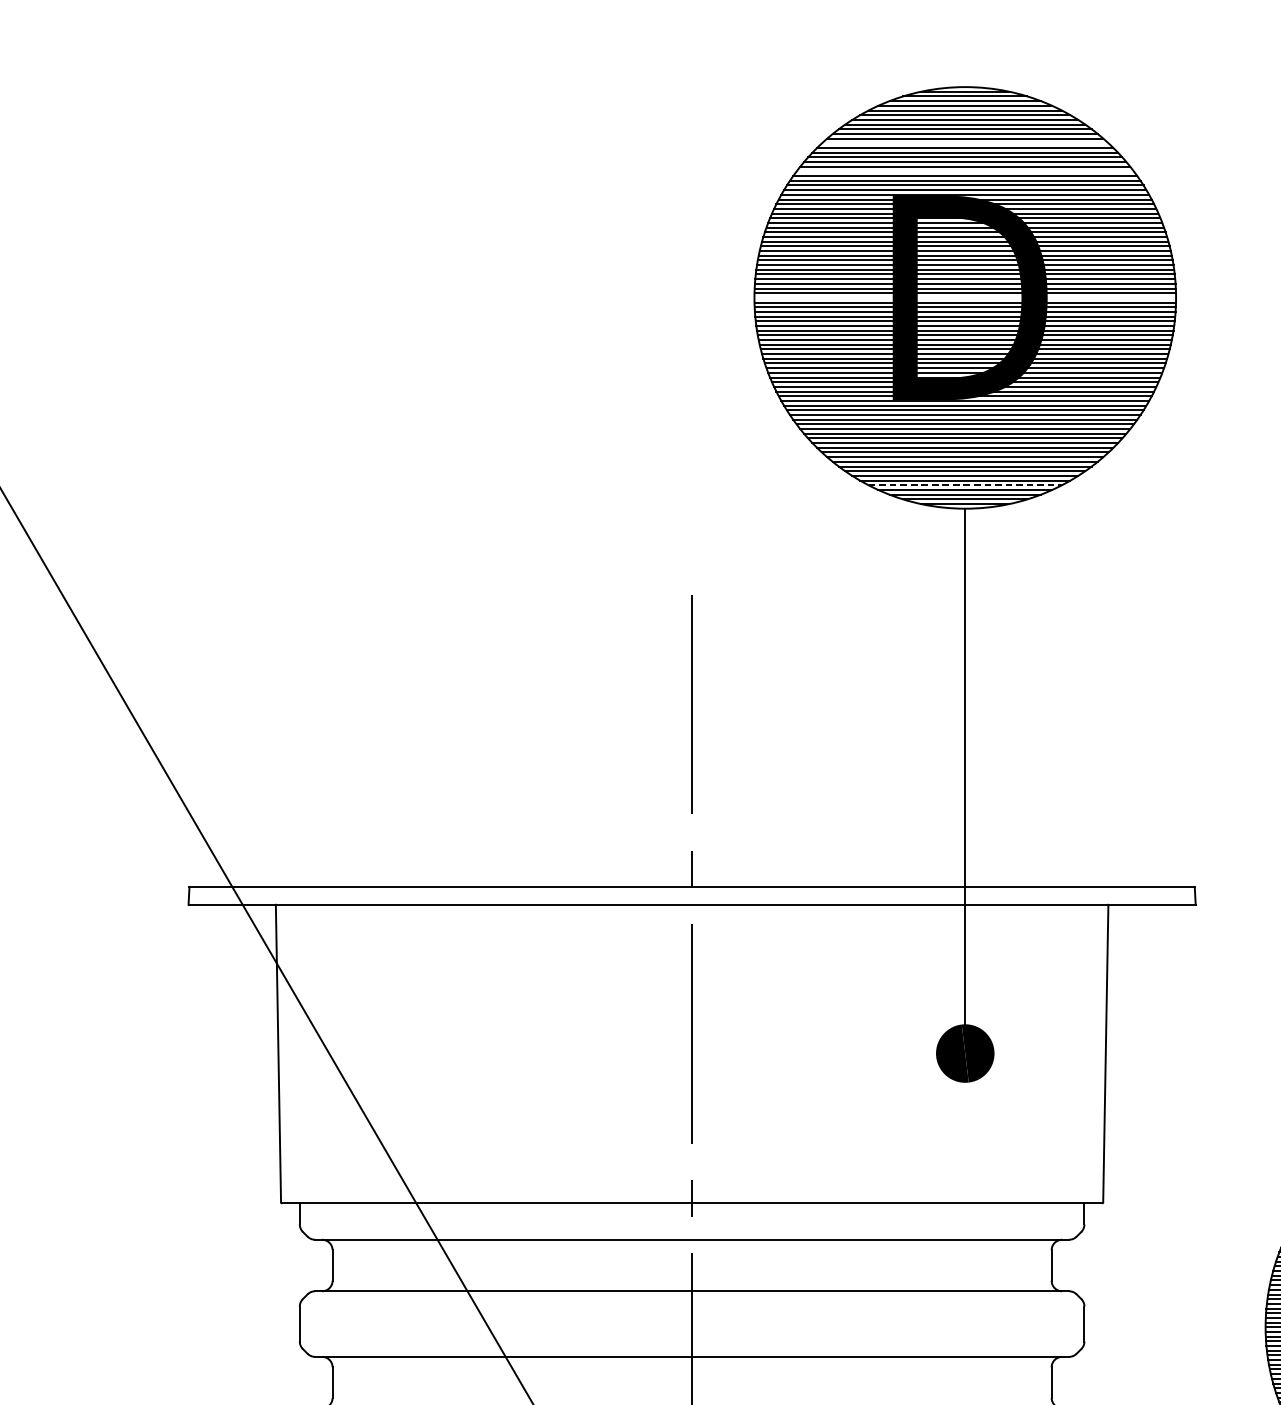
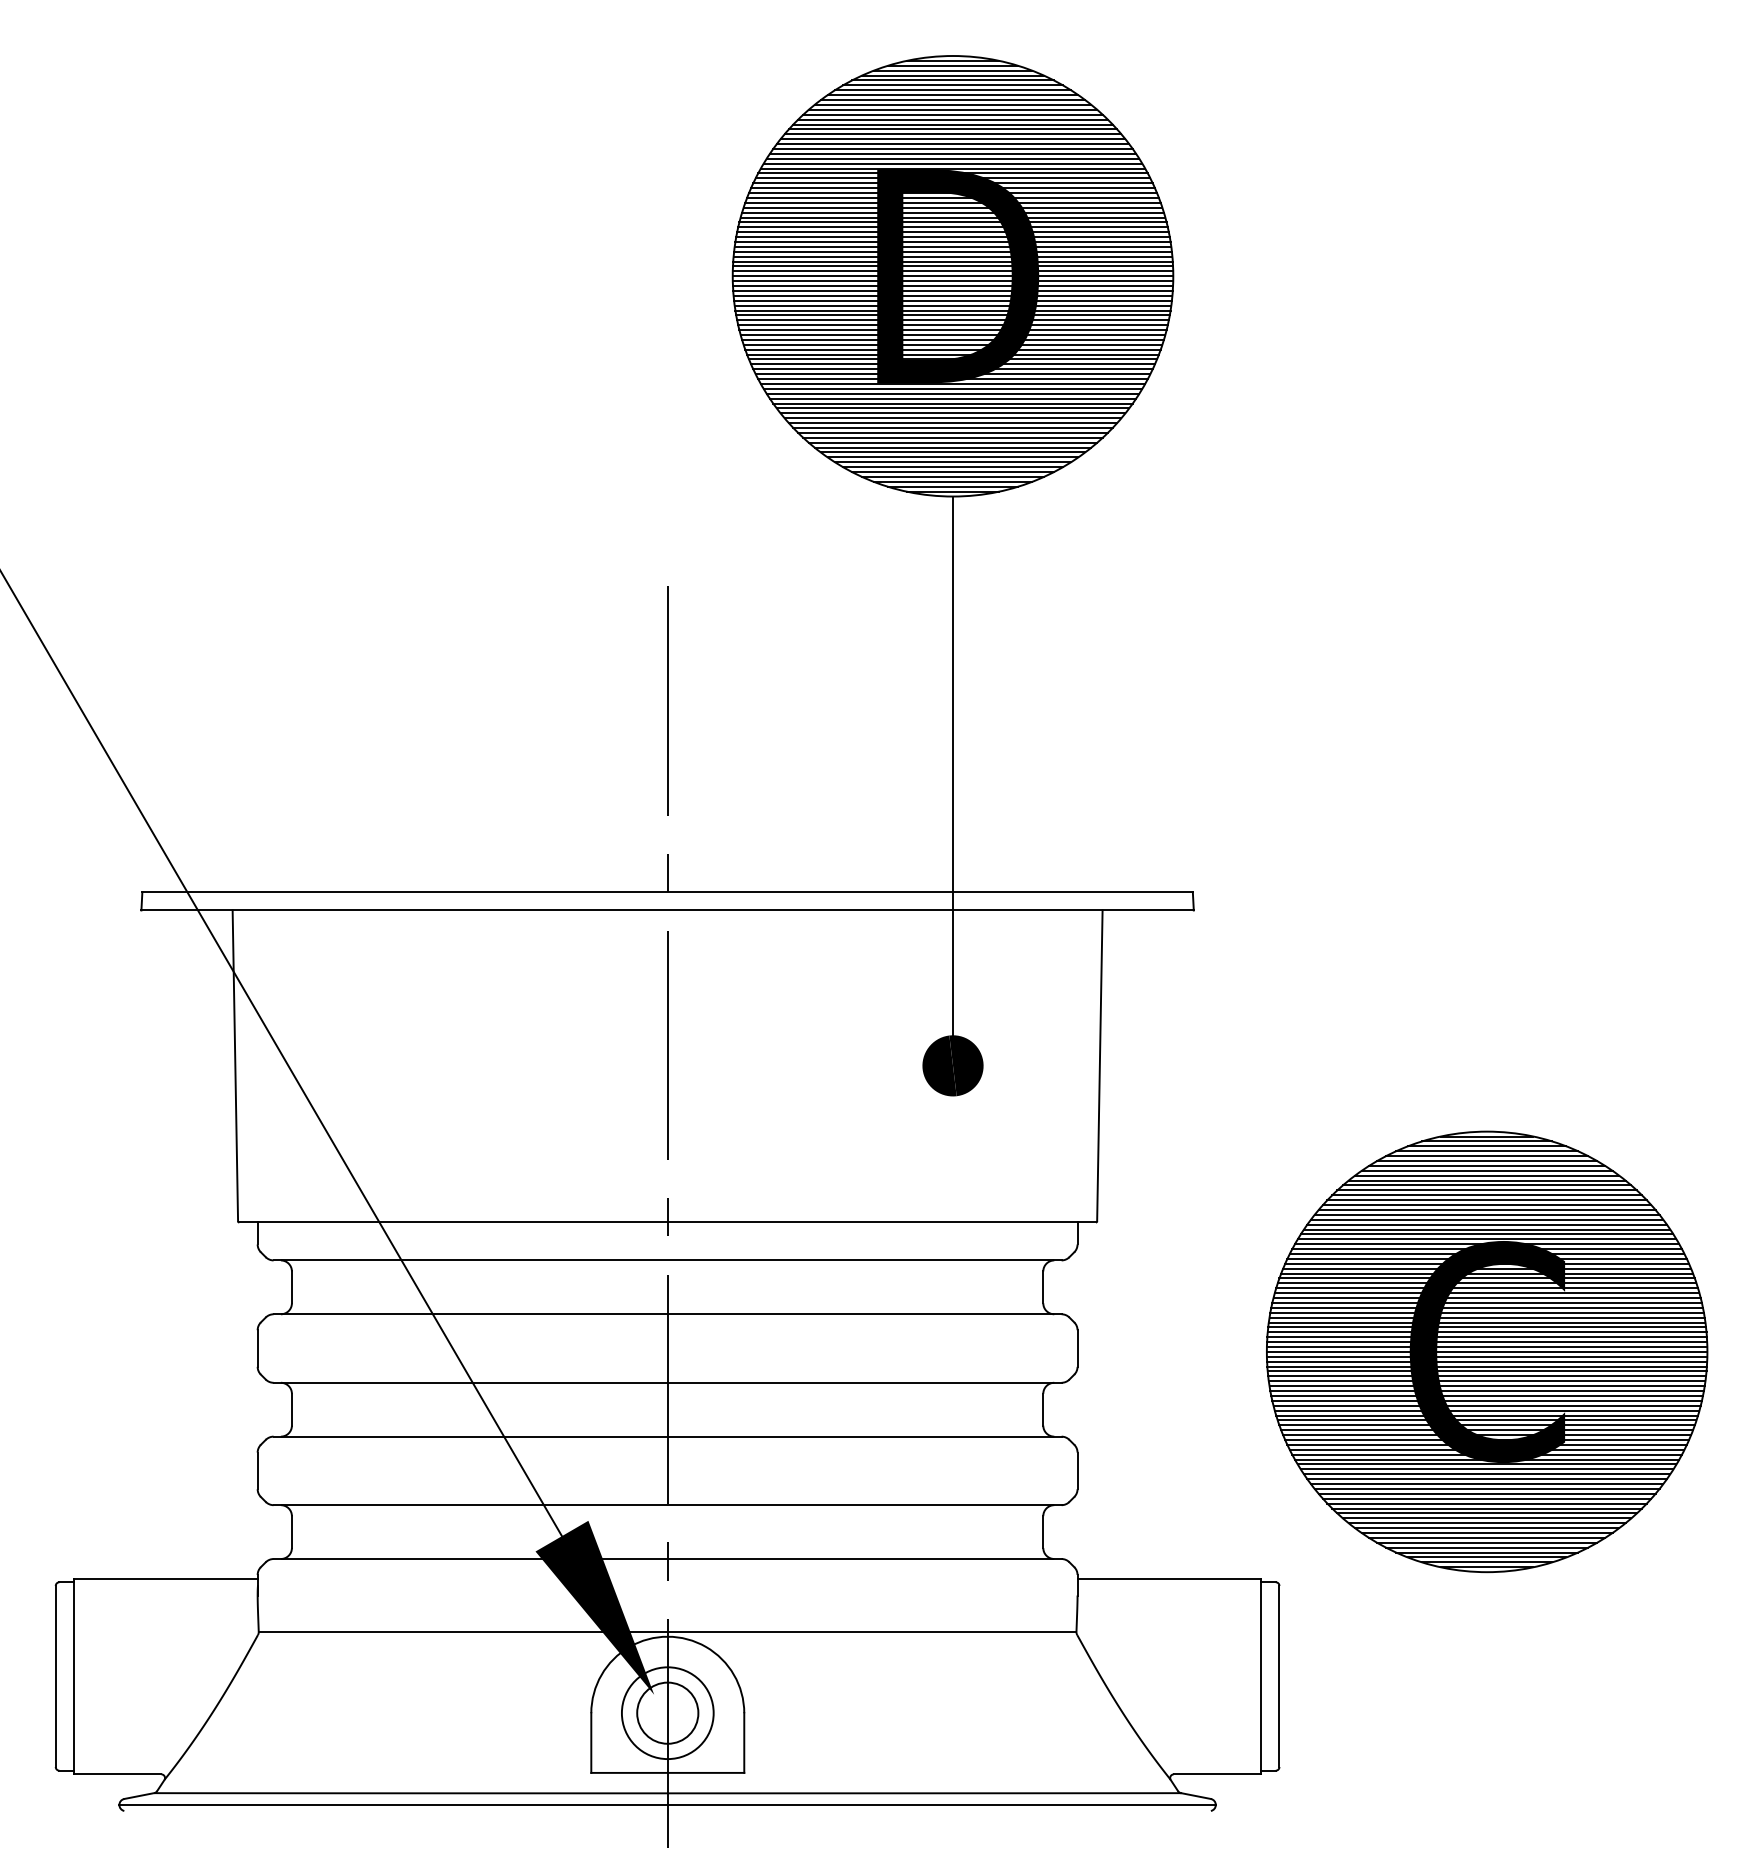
line: (964, 143) -> (952, 114), added
line: (964, 171) -> (952, 144), added
line: (964, 298) -> (952, 276), added
line: (965, 485) -> (953, 472), dashed -> solid

